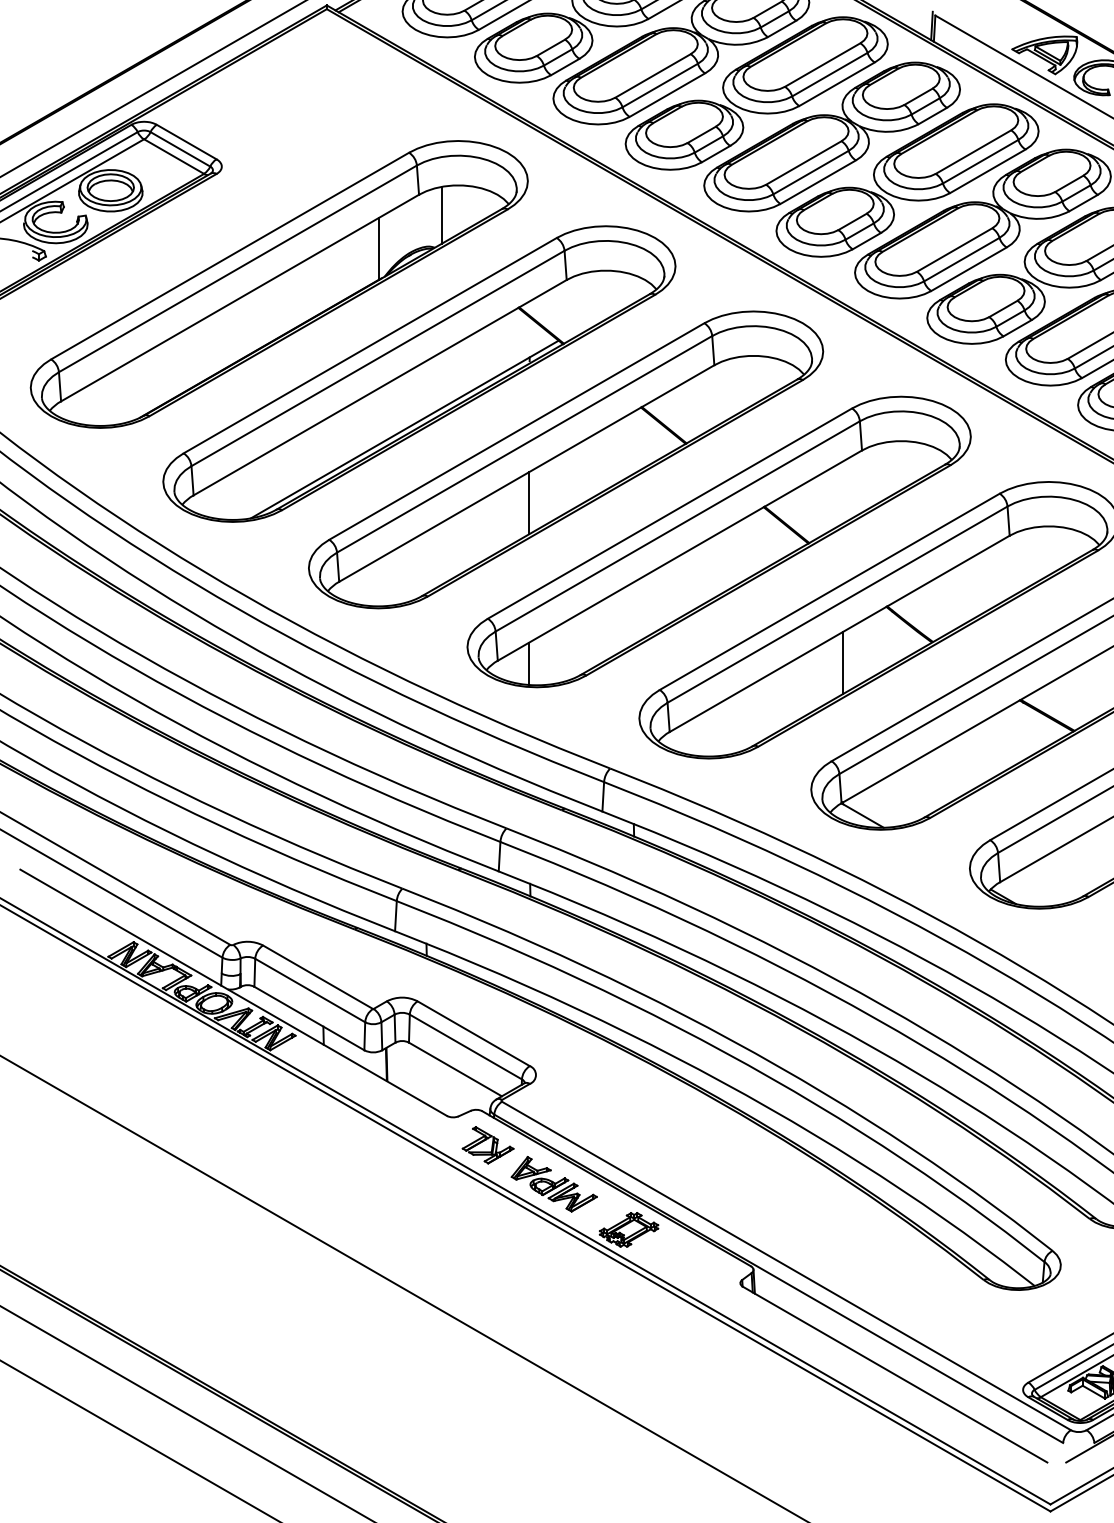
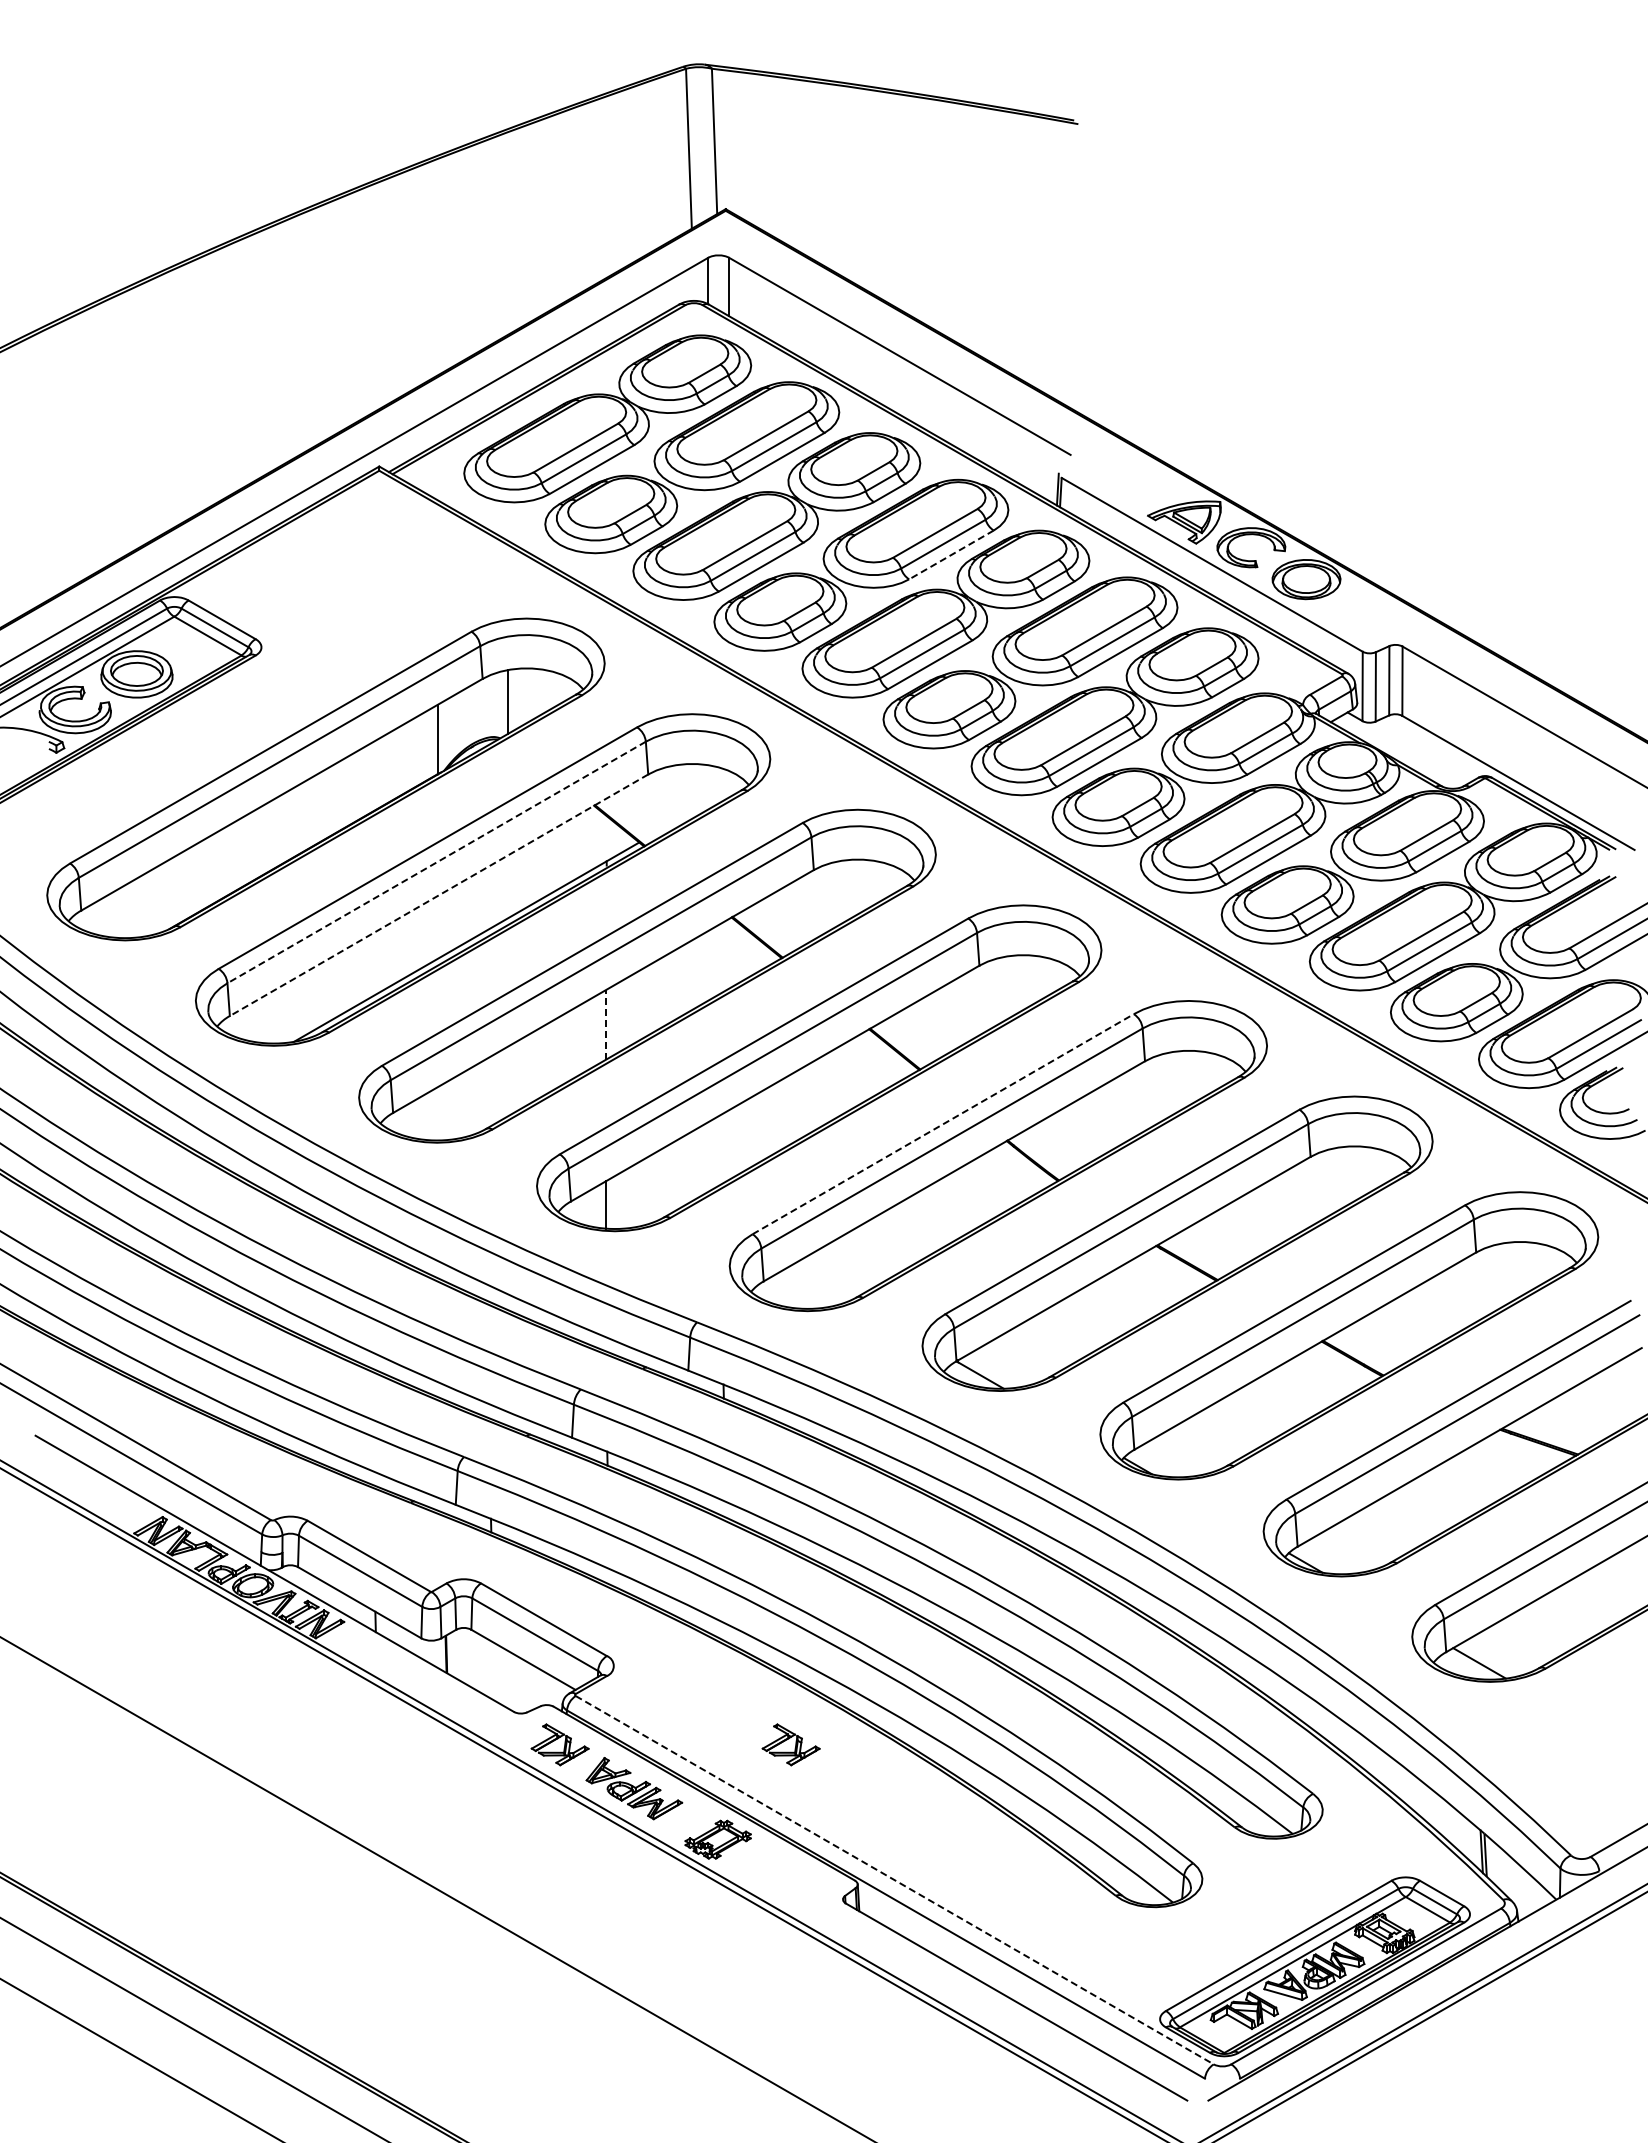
line: (837, 83) -> (951, 554), solid -> dashed
line: (377, 358) -> (436, 862), solid -> dashed
line: (380, 387) -> (439, 895), solid -> dashed
line: (528, 502) -> (605, 1024), solid -> dashed
line: (829, 591) -> (943, 1123), solid -> dashed
line: (843, 662) -> (958, 1203), removed
part: (693, 1144) -> (790, 1744), added
line: (787, 1266) -> (895, 1880), solid -> dashed

